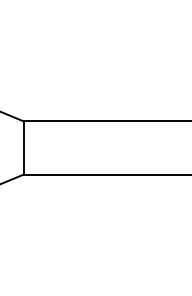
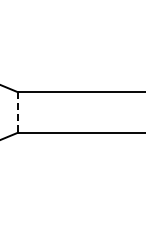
line: (24, 148) -> (18, 112), solid -> dashed

